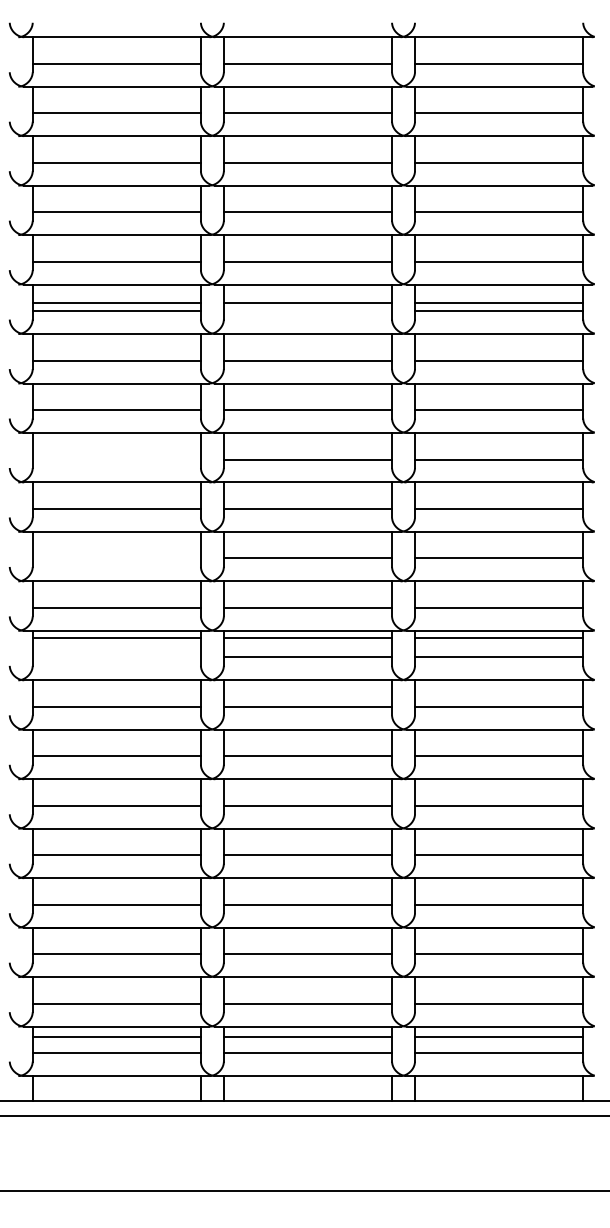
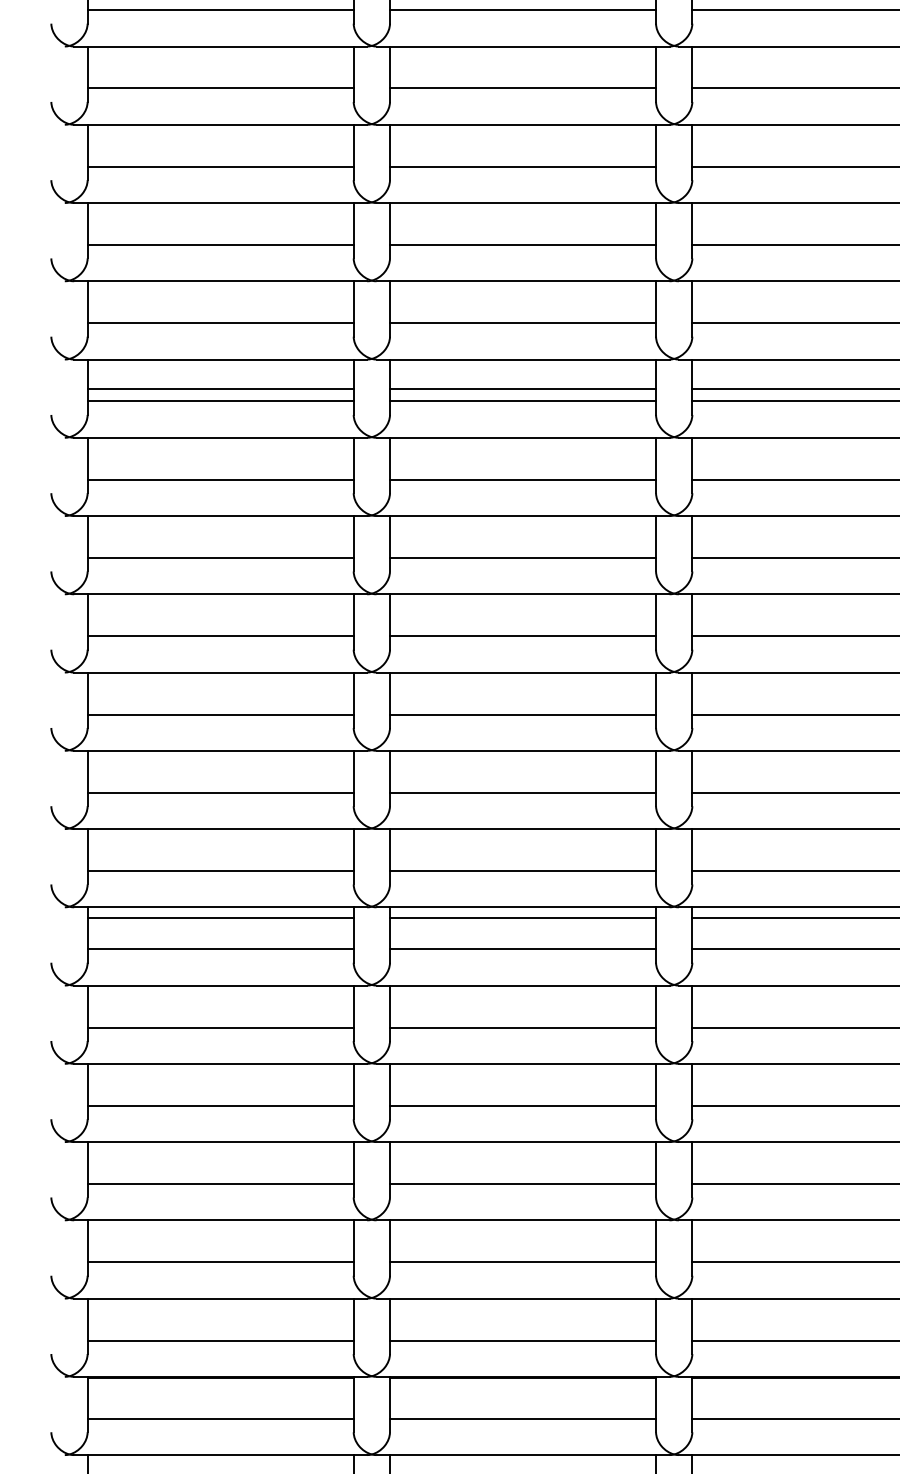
line: (307, 311) -> (522, 402), added
line: (116, 459) -> (220, 636), added
line: (116, 558) -> (220, 792), added
line: (116, 657) -> (220, 949), added

